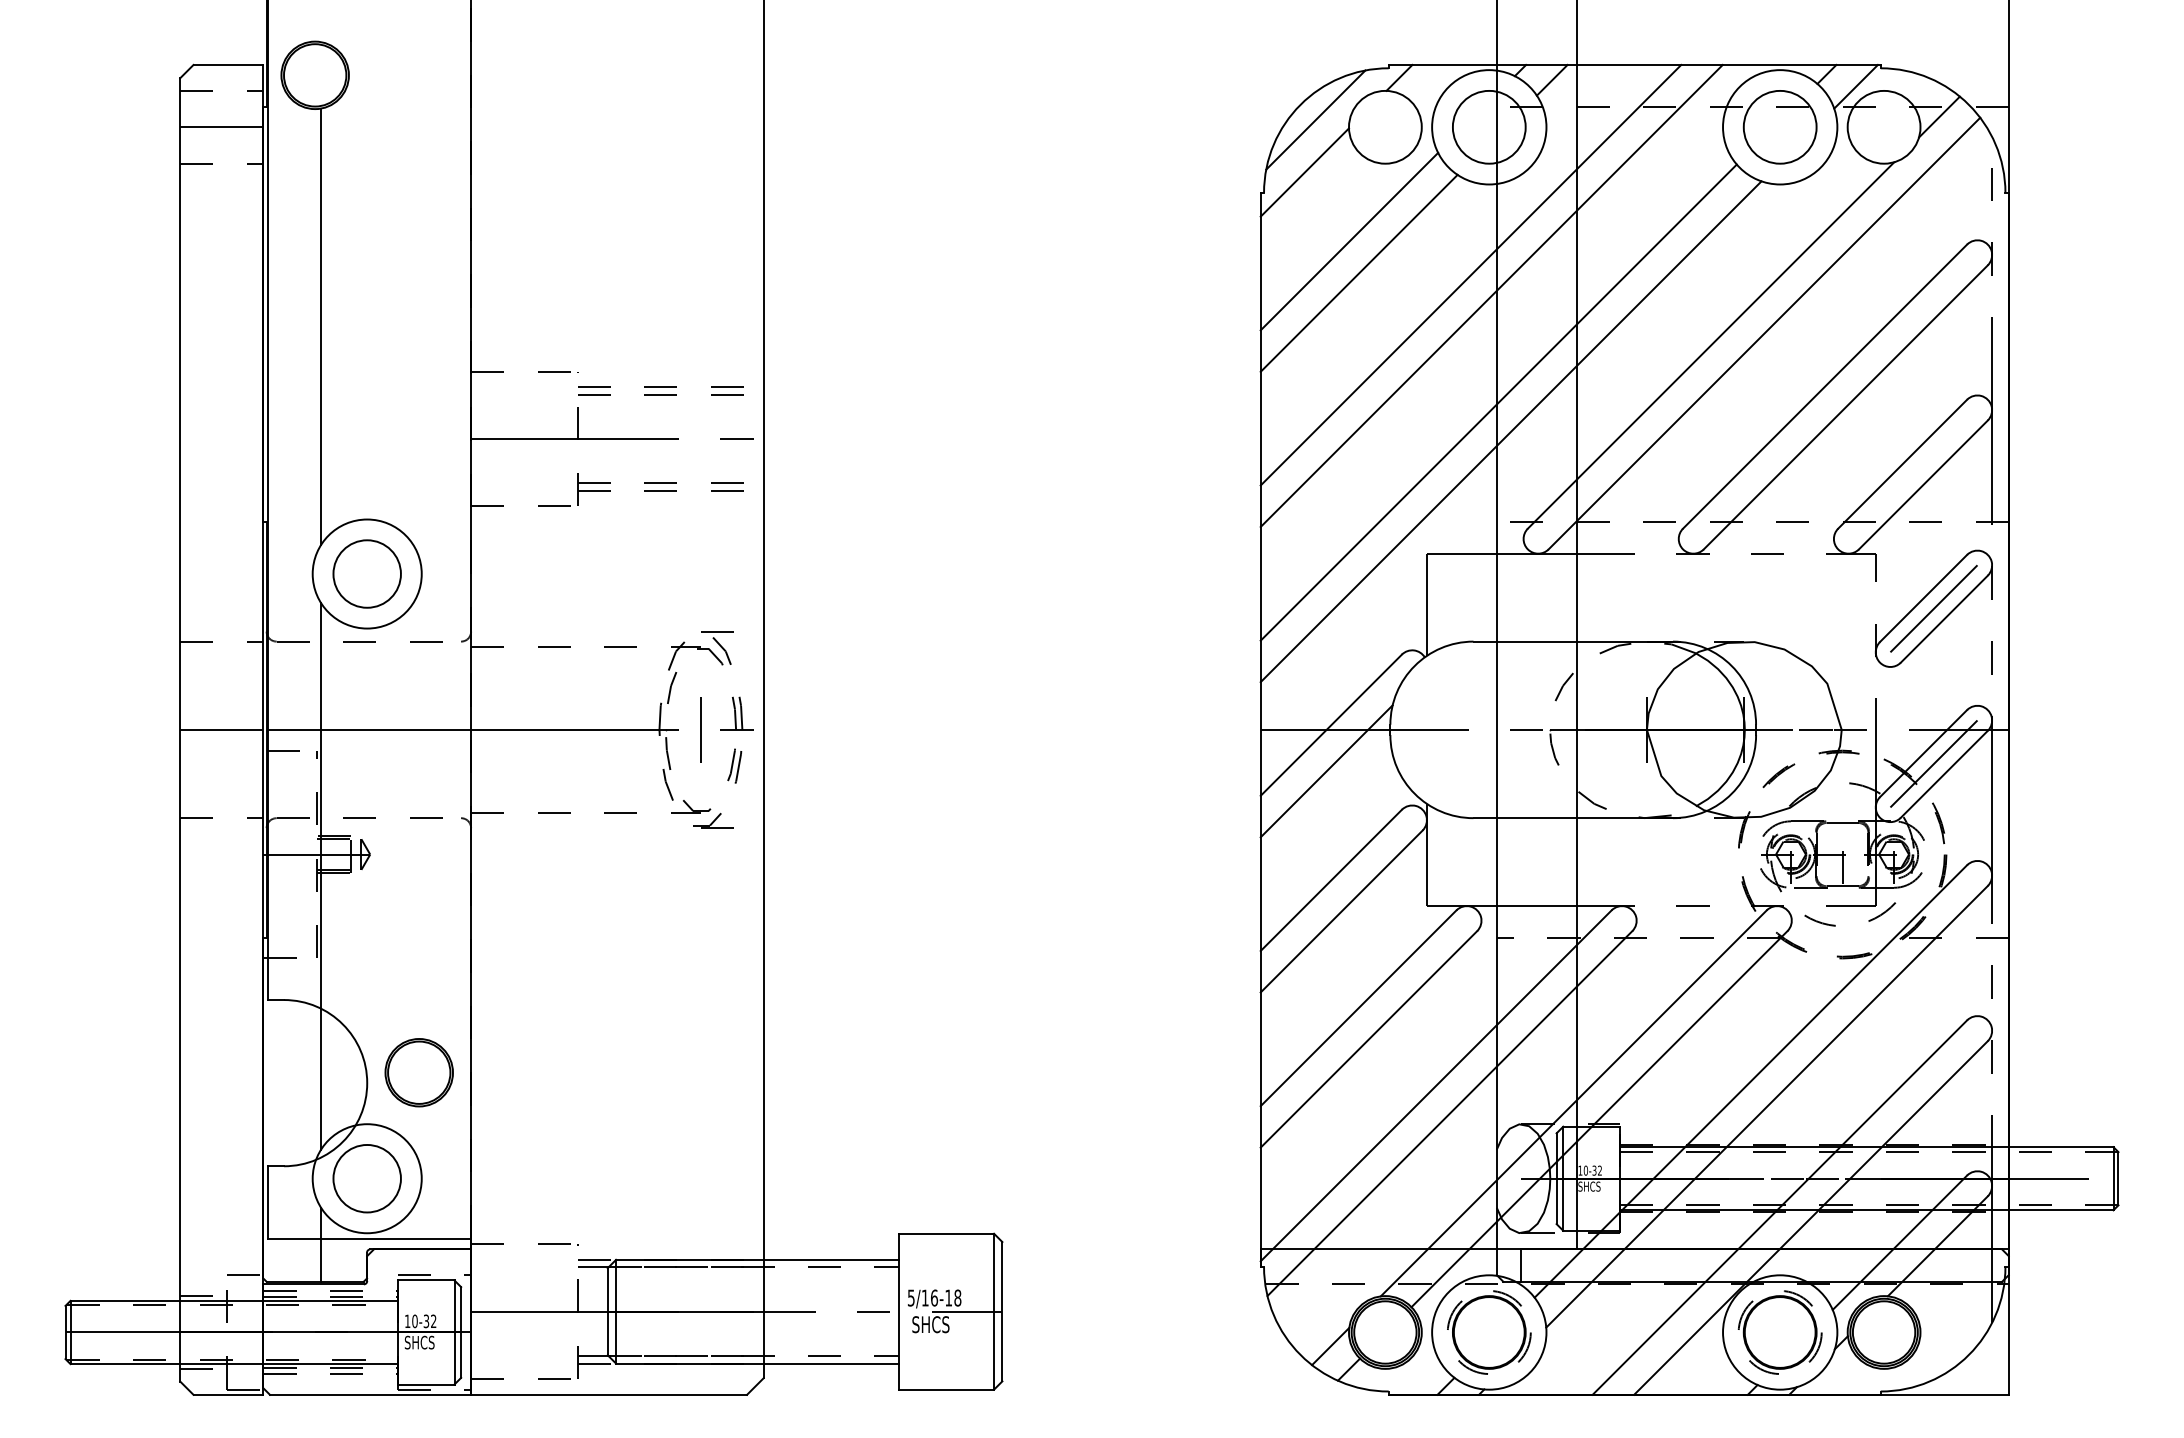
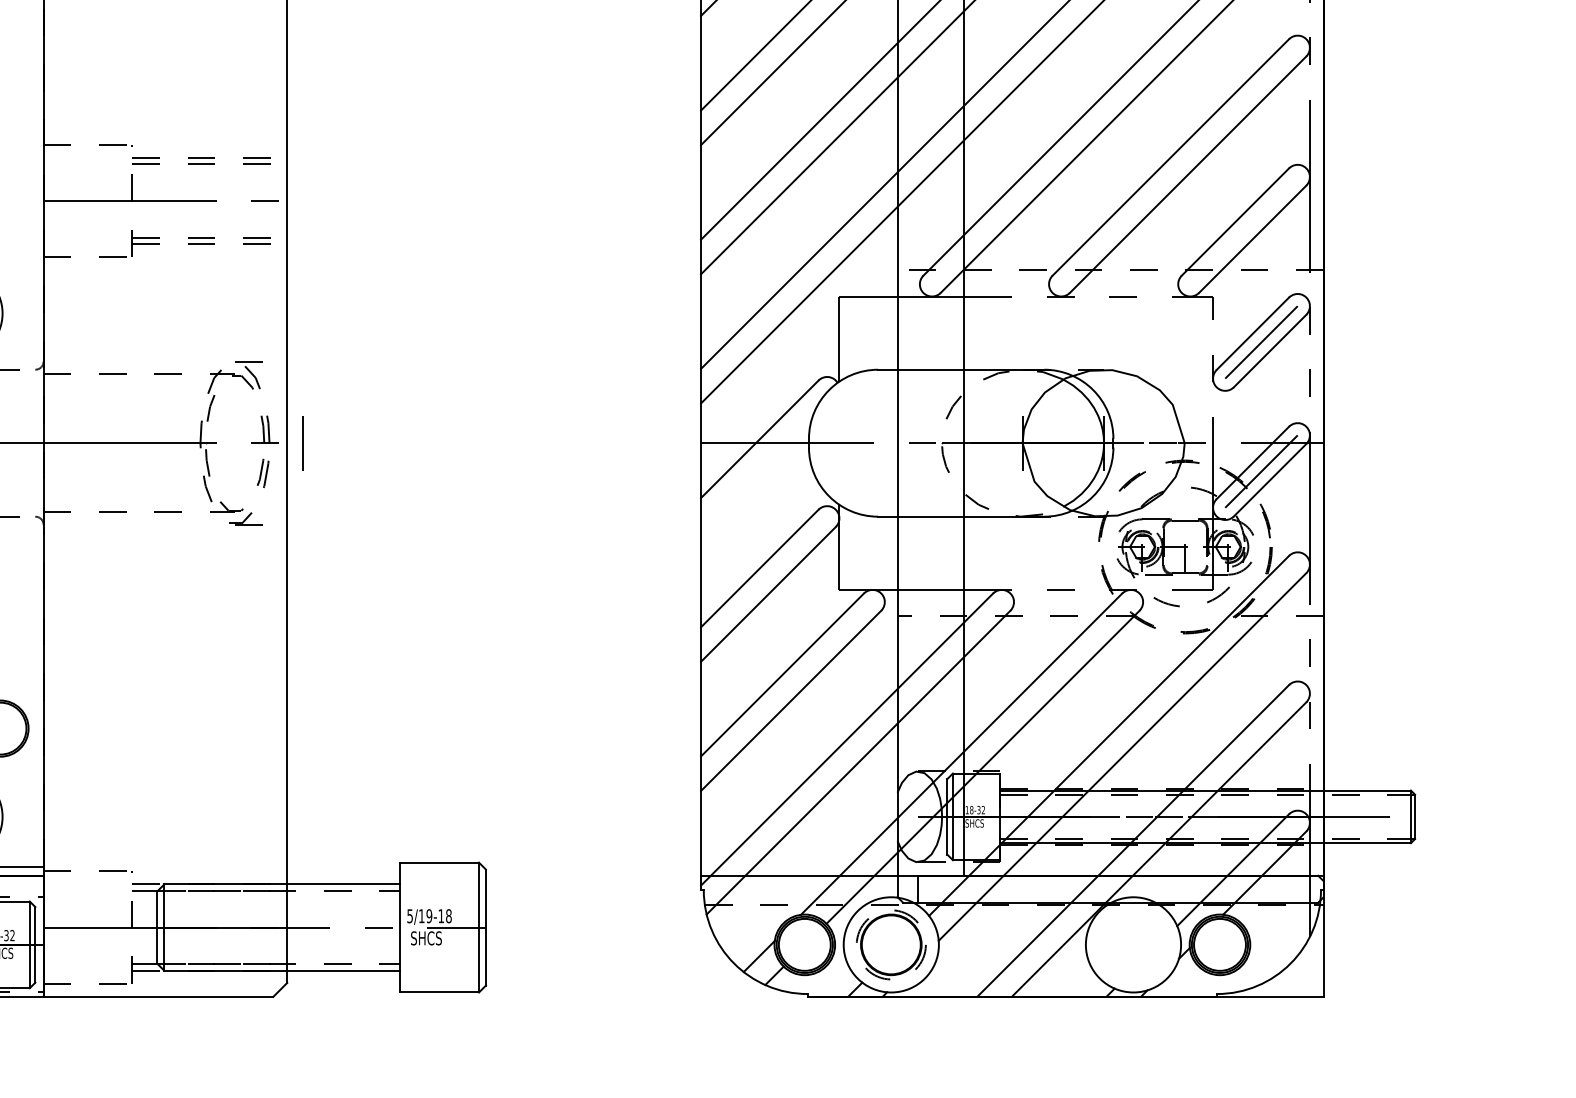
line: (700, 729) -> (302, 442), moved
line: (1326, 771) -> (755, 477), removed
text: (1585, 1170) -> (971, 810), 10-32 -> 18-32
text: (934, 1297) -> (429, 915), 5/16-18 -> 5/19-18
part: (1779, 1332) -> (1132, 944), removed

